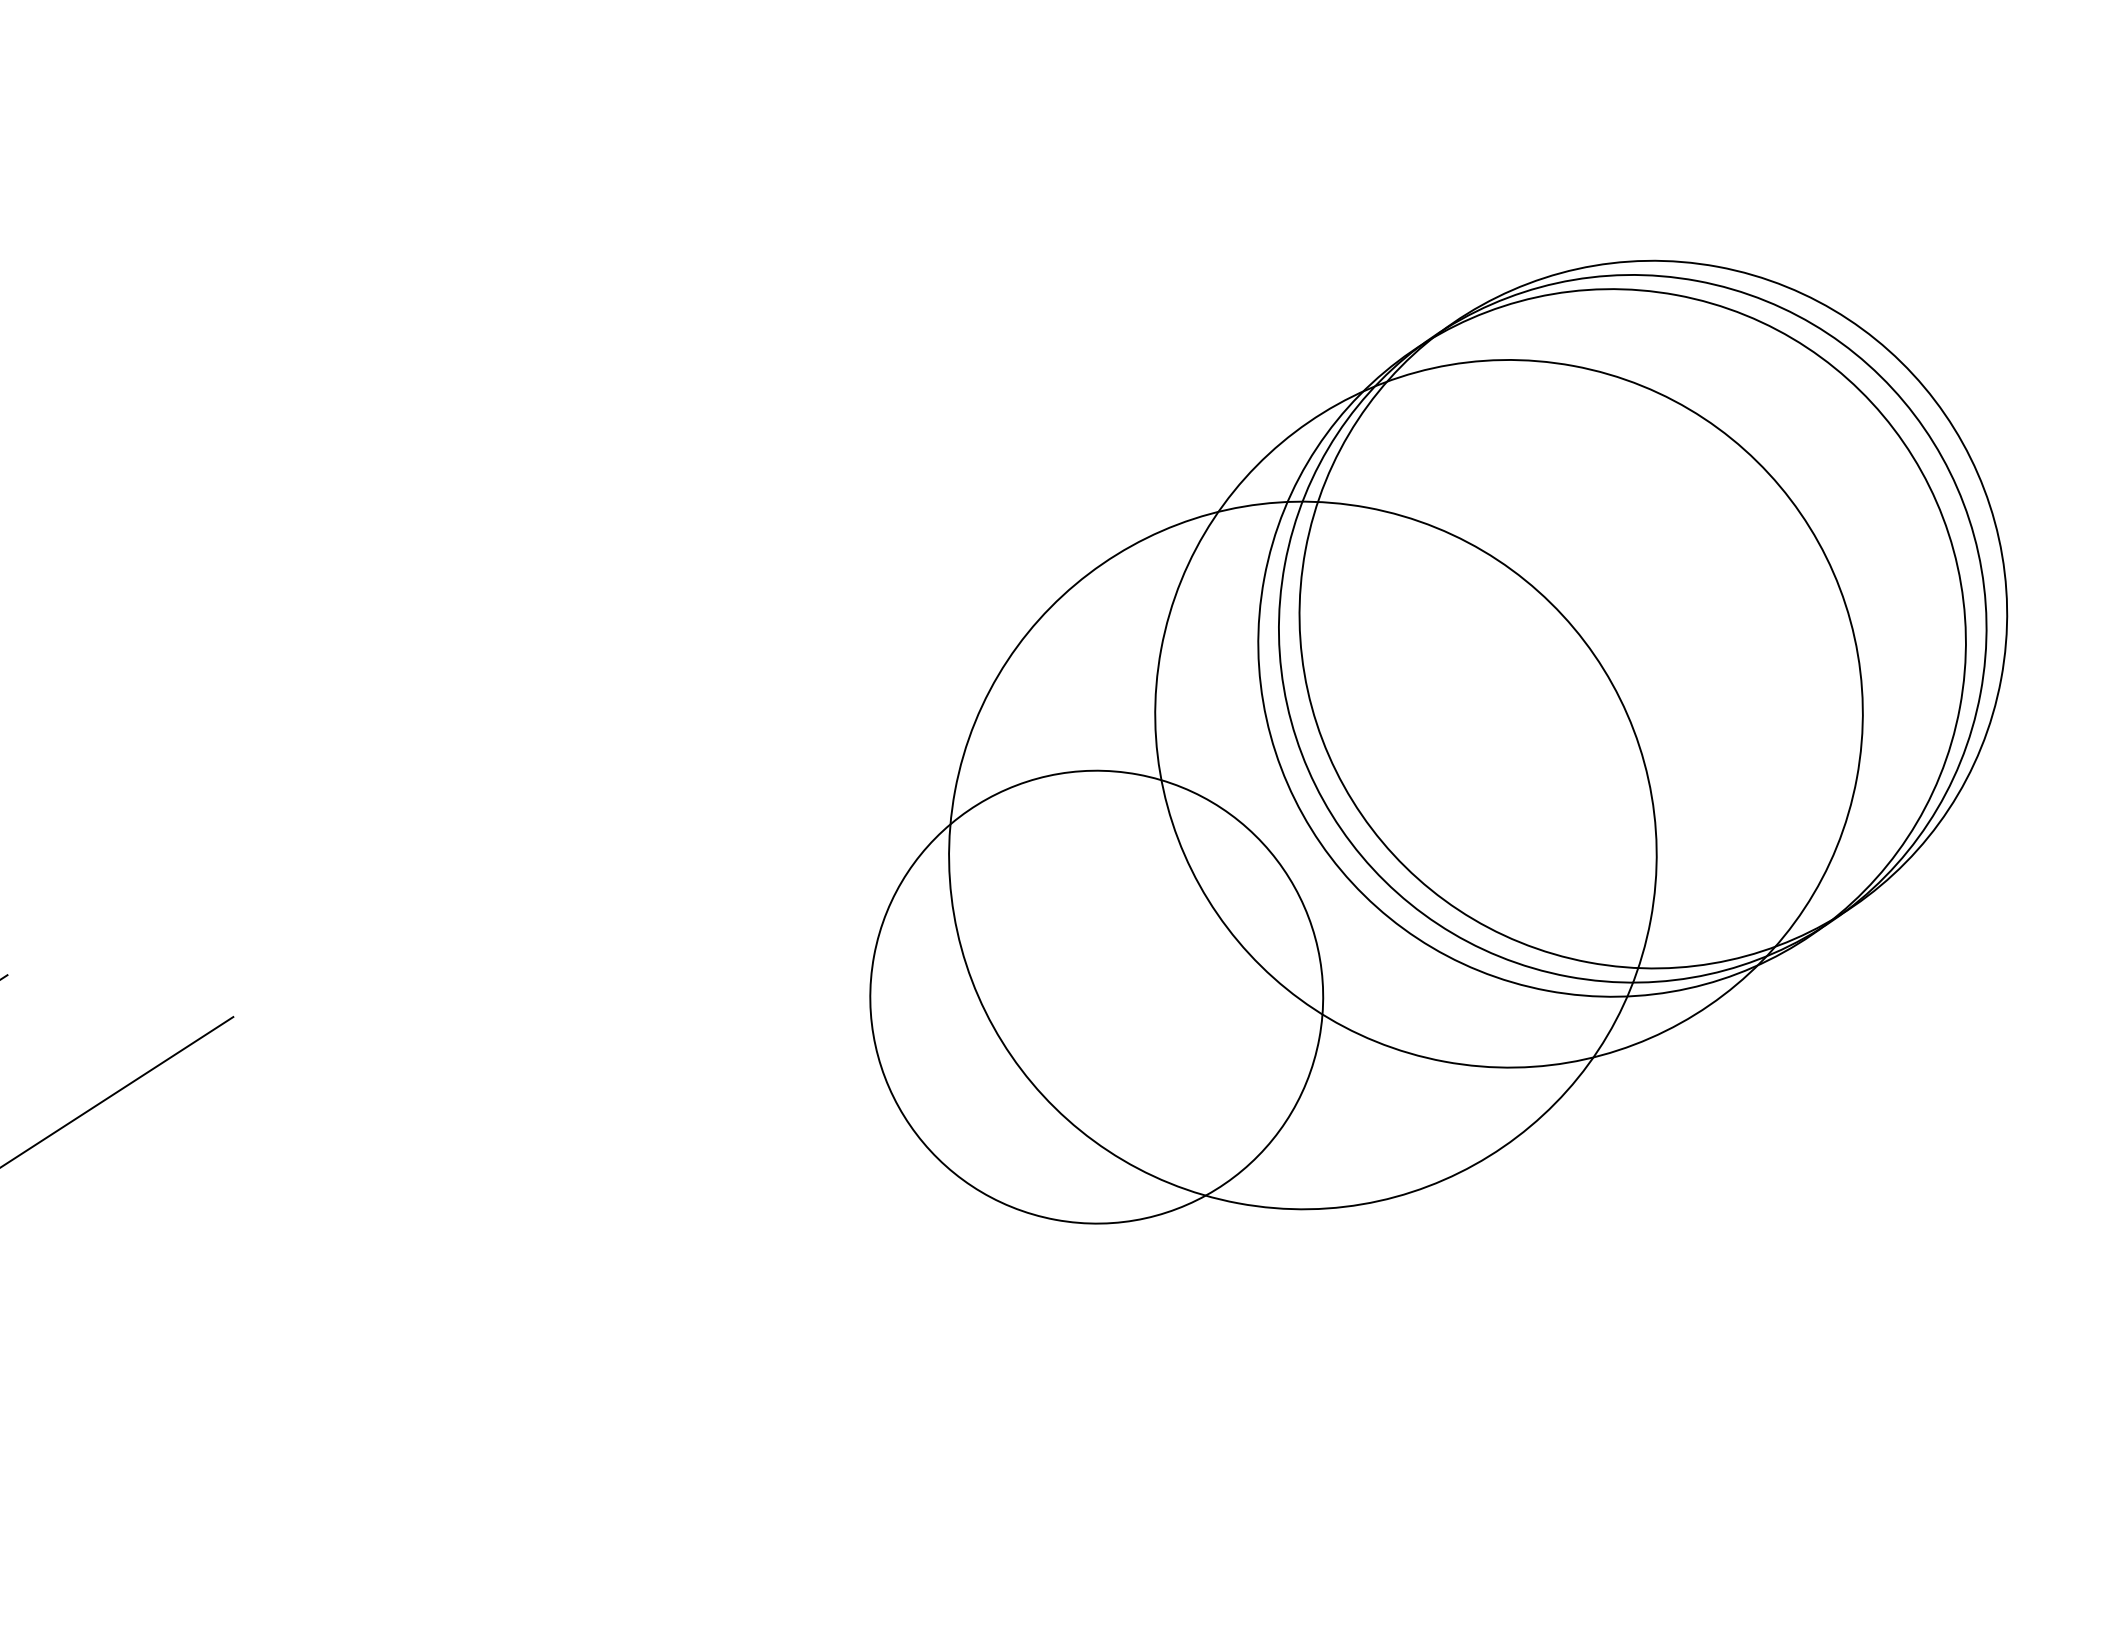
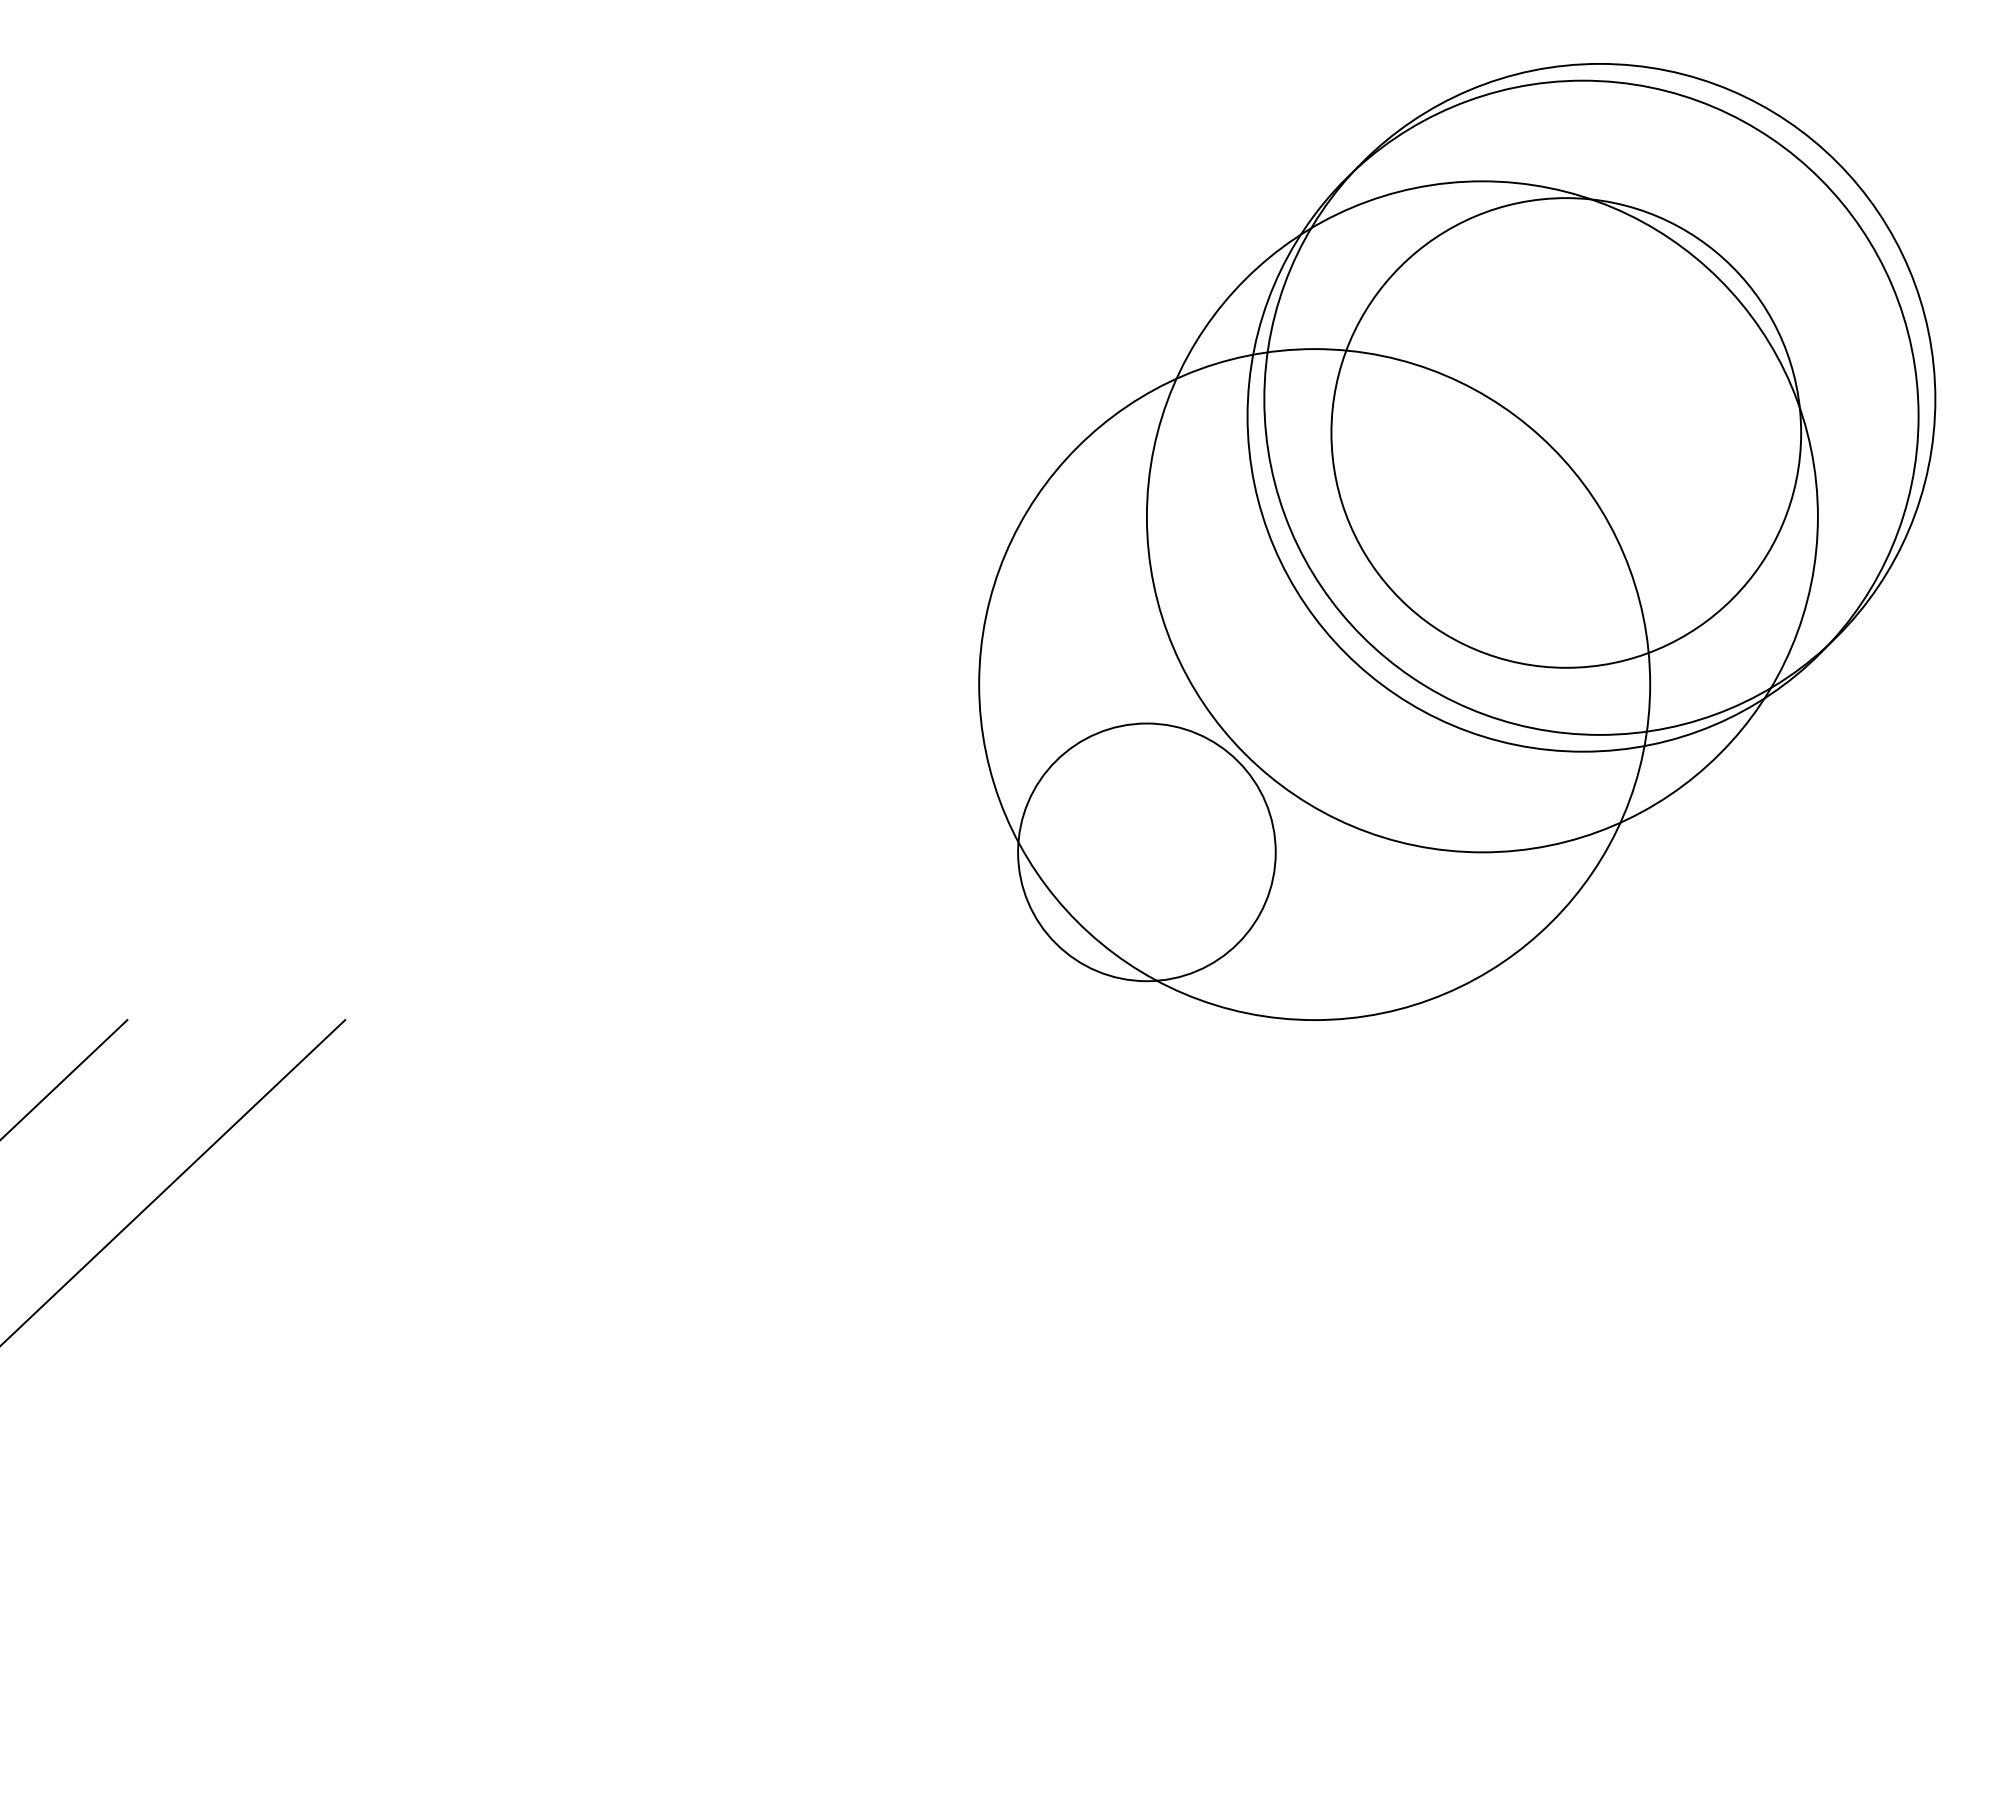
circle: (1611, 642) -> (1565, 432), size x0.7
circle: (1096, 997) -> (1146, 852), size x0.6

